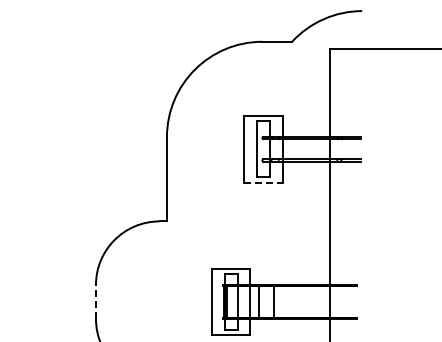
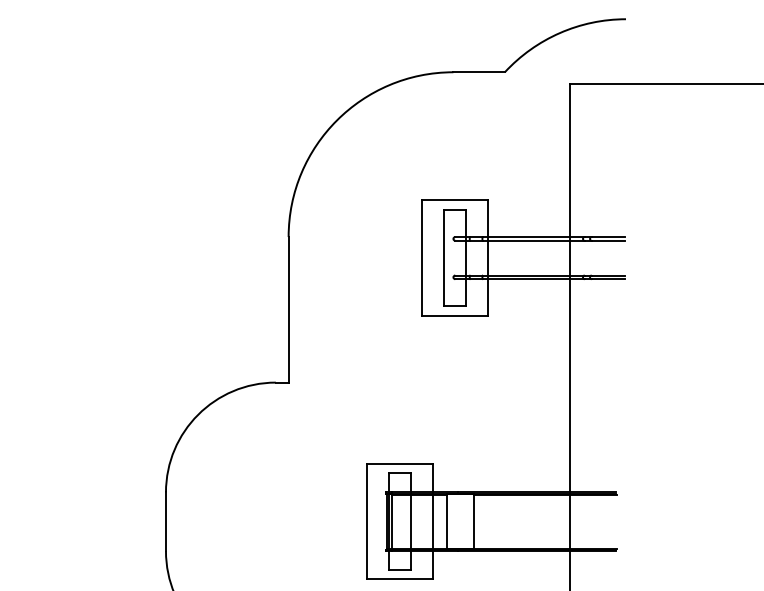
line: (263, 183) -> (455, 317), dashed -> solid
line: (95, 301) -> (165, 520), dashed -> solid

